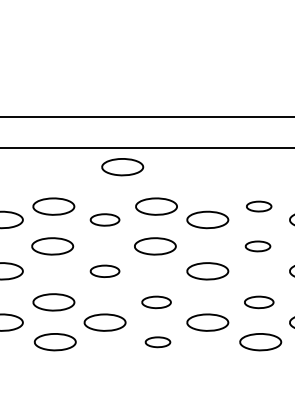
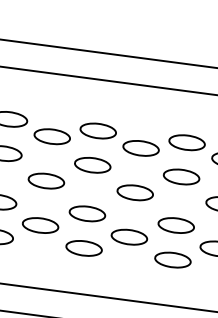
part: (122, 167) -> (73, 93), removed
part: (258, 206) -> (186, 142), size x1.67
part: (104, 219) -> (51, 136), size x1.43
part: (257, 246) -> (181, 177), size x1.67
part: (104, 271) -> (45, 181), size x1.43
part: (156, 302) -> (87, 213), size x1.43
part: (258, 302) -> (175, 225), size x1.43
part: (157, 342) -> (83, 248), size x1.67

